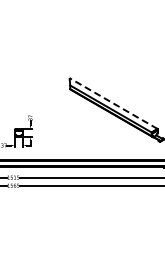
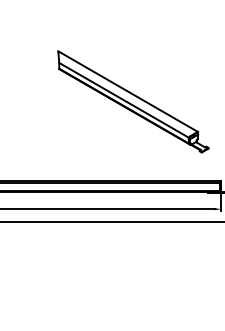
line: (113, 103) -> (127, 91), dashed -> solid

